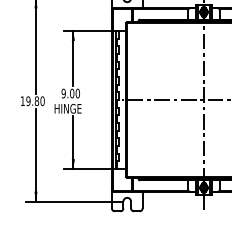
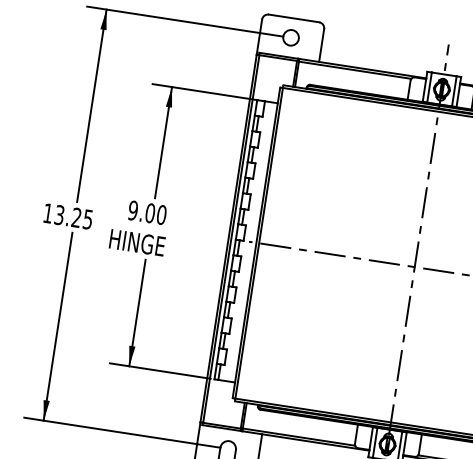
text: (35, 101) -> (73, 217), 19.80 -> 13.25

